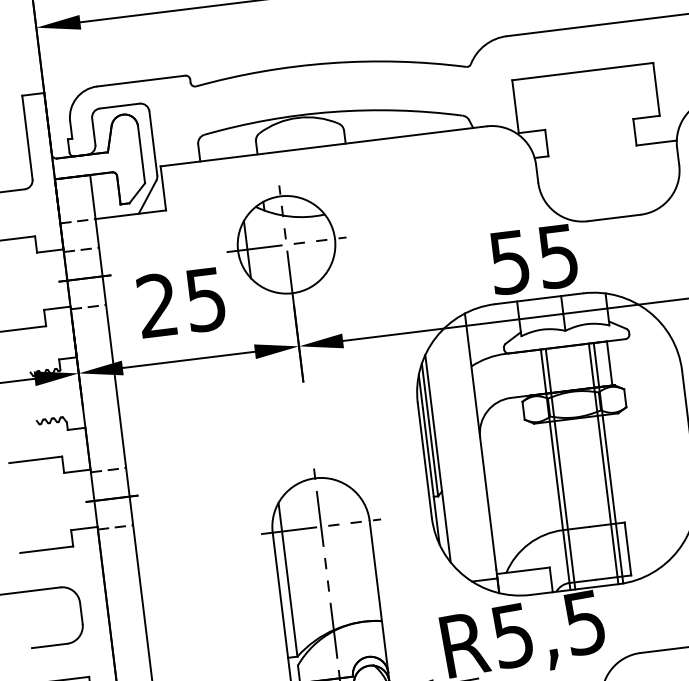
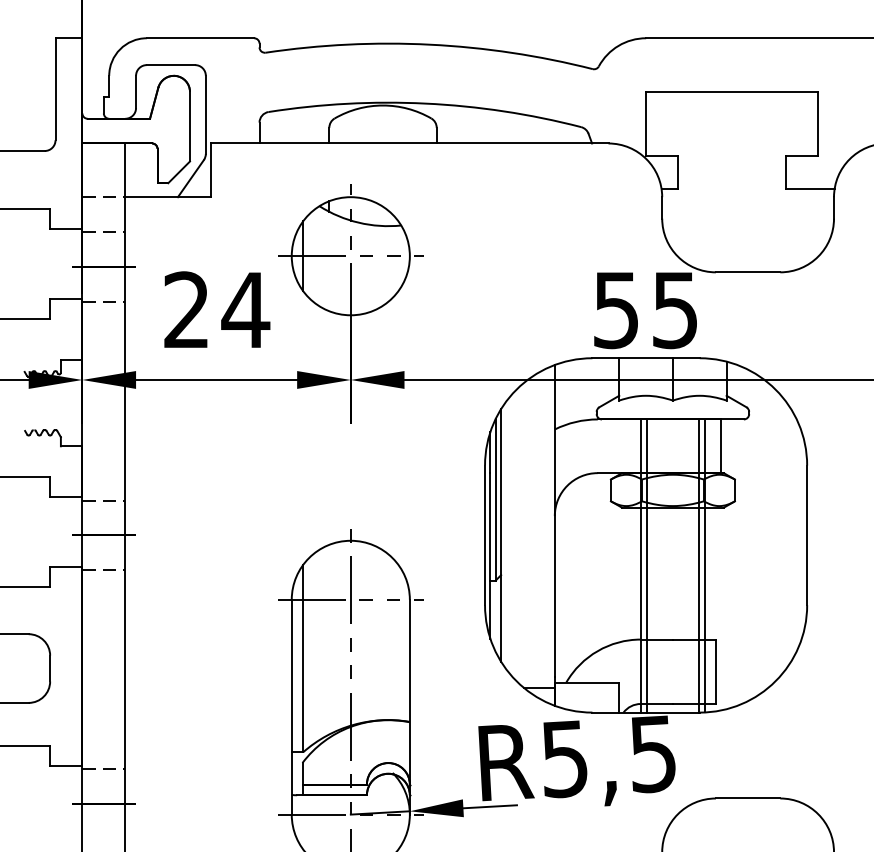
text: (205, 299) -> (245, 310), 25 -> 24

